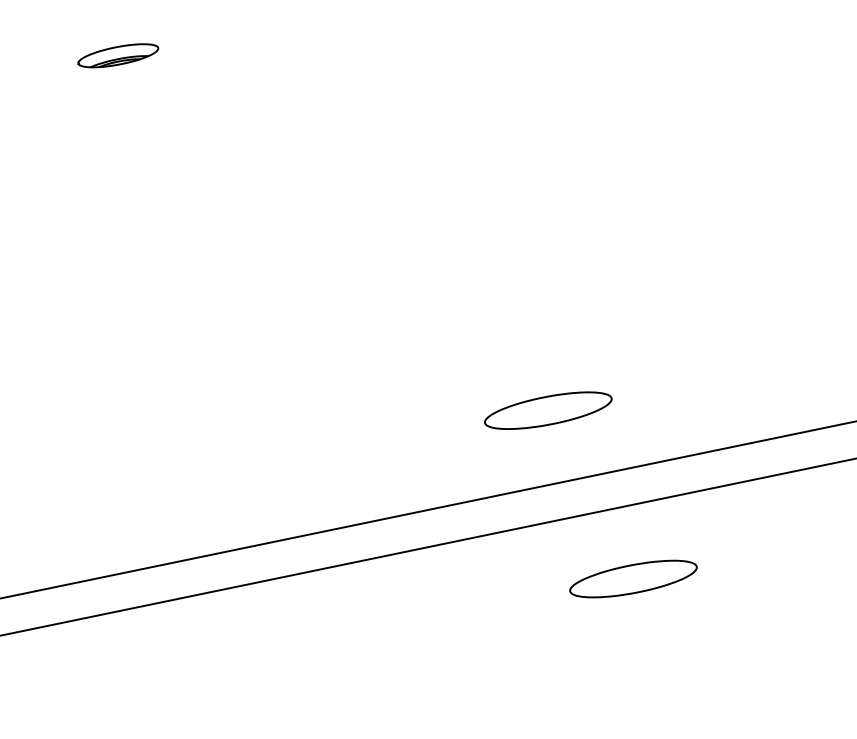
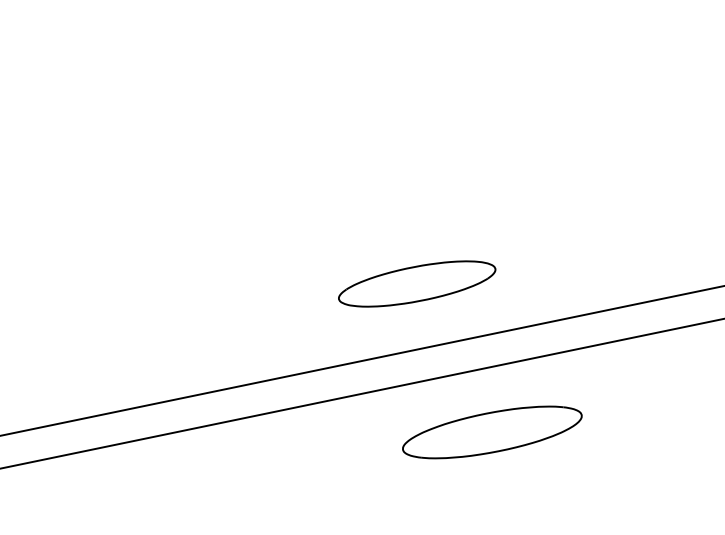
part: (548, 410) -> (417, 283), size x1.4
part: (633, 578) -> (492, 431), size x1.6

